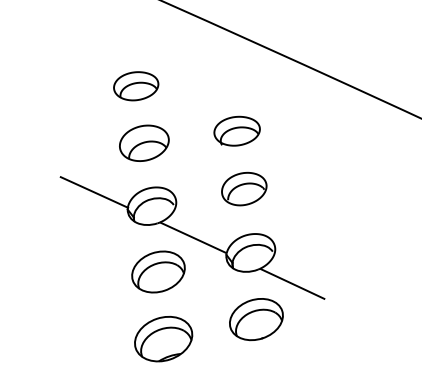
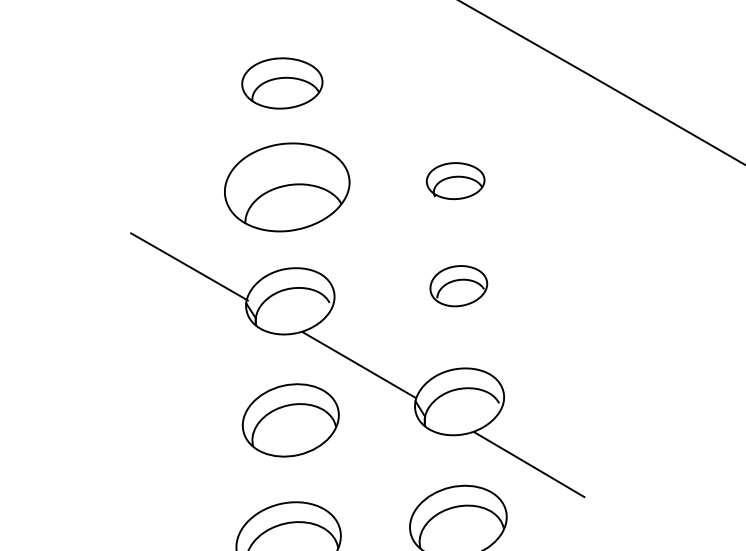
part: (236, 130) -> (454, 179), size x0.7
part: (144, 142) -> (287, 185), size x1.4
part: (244, 188) -> (459, 285), size x0.7

